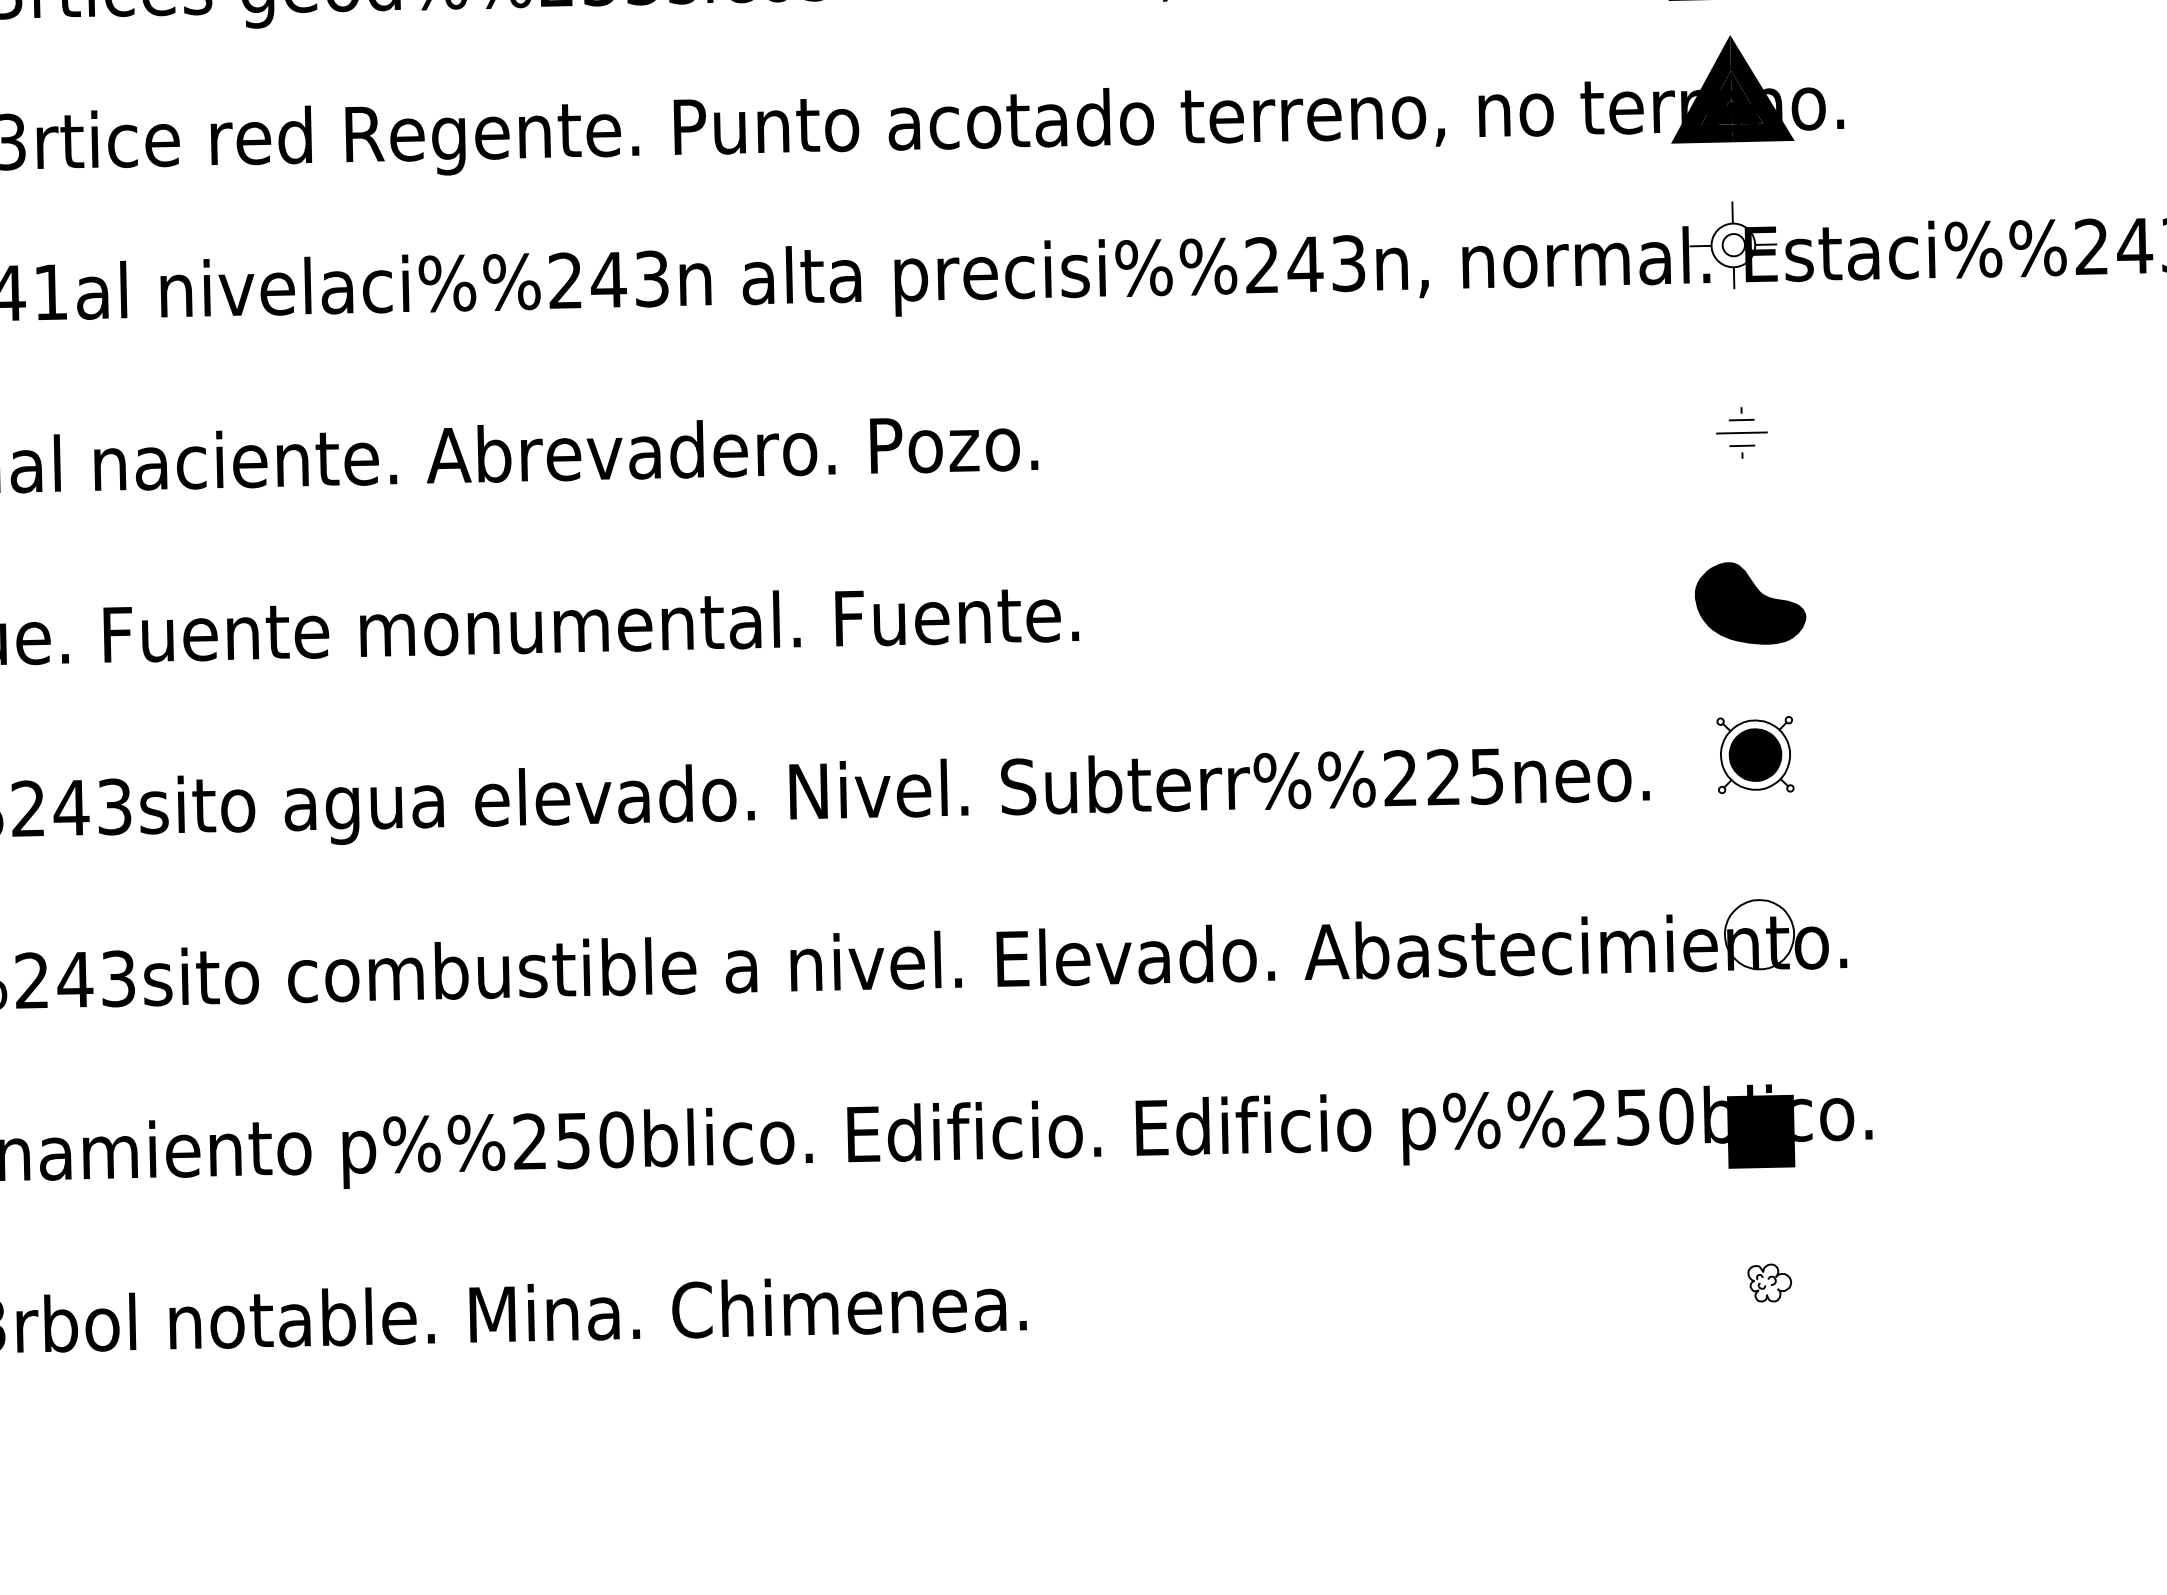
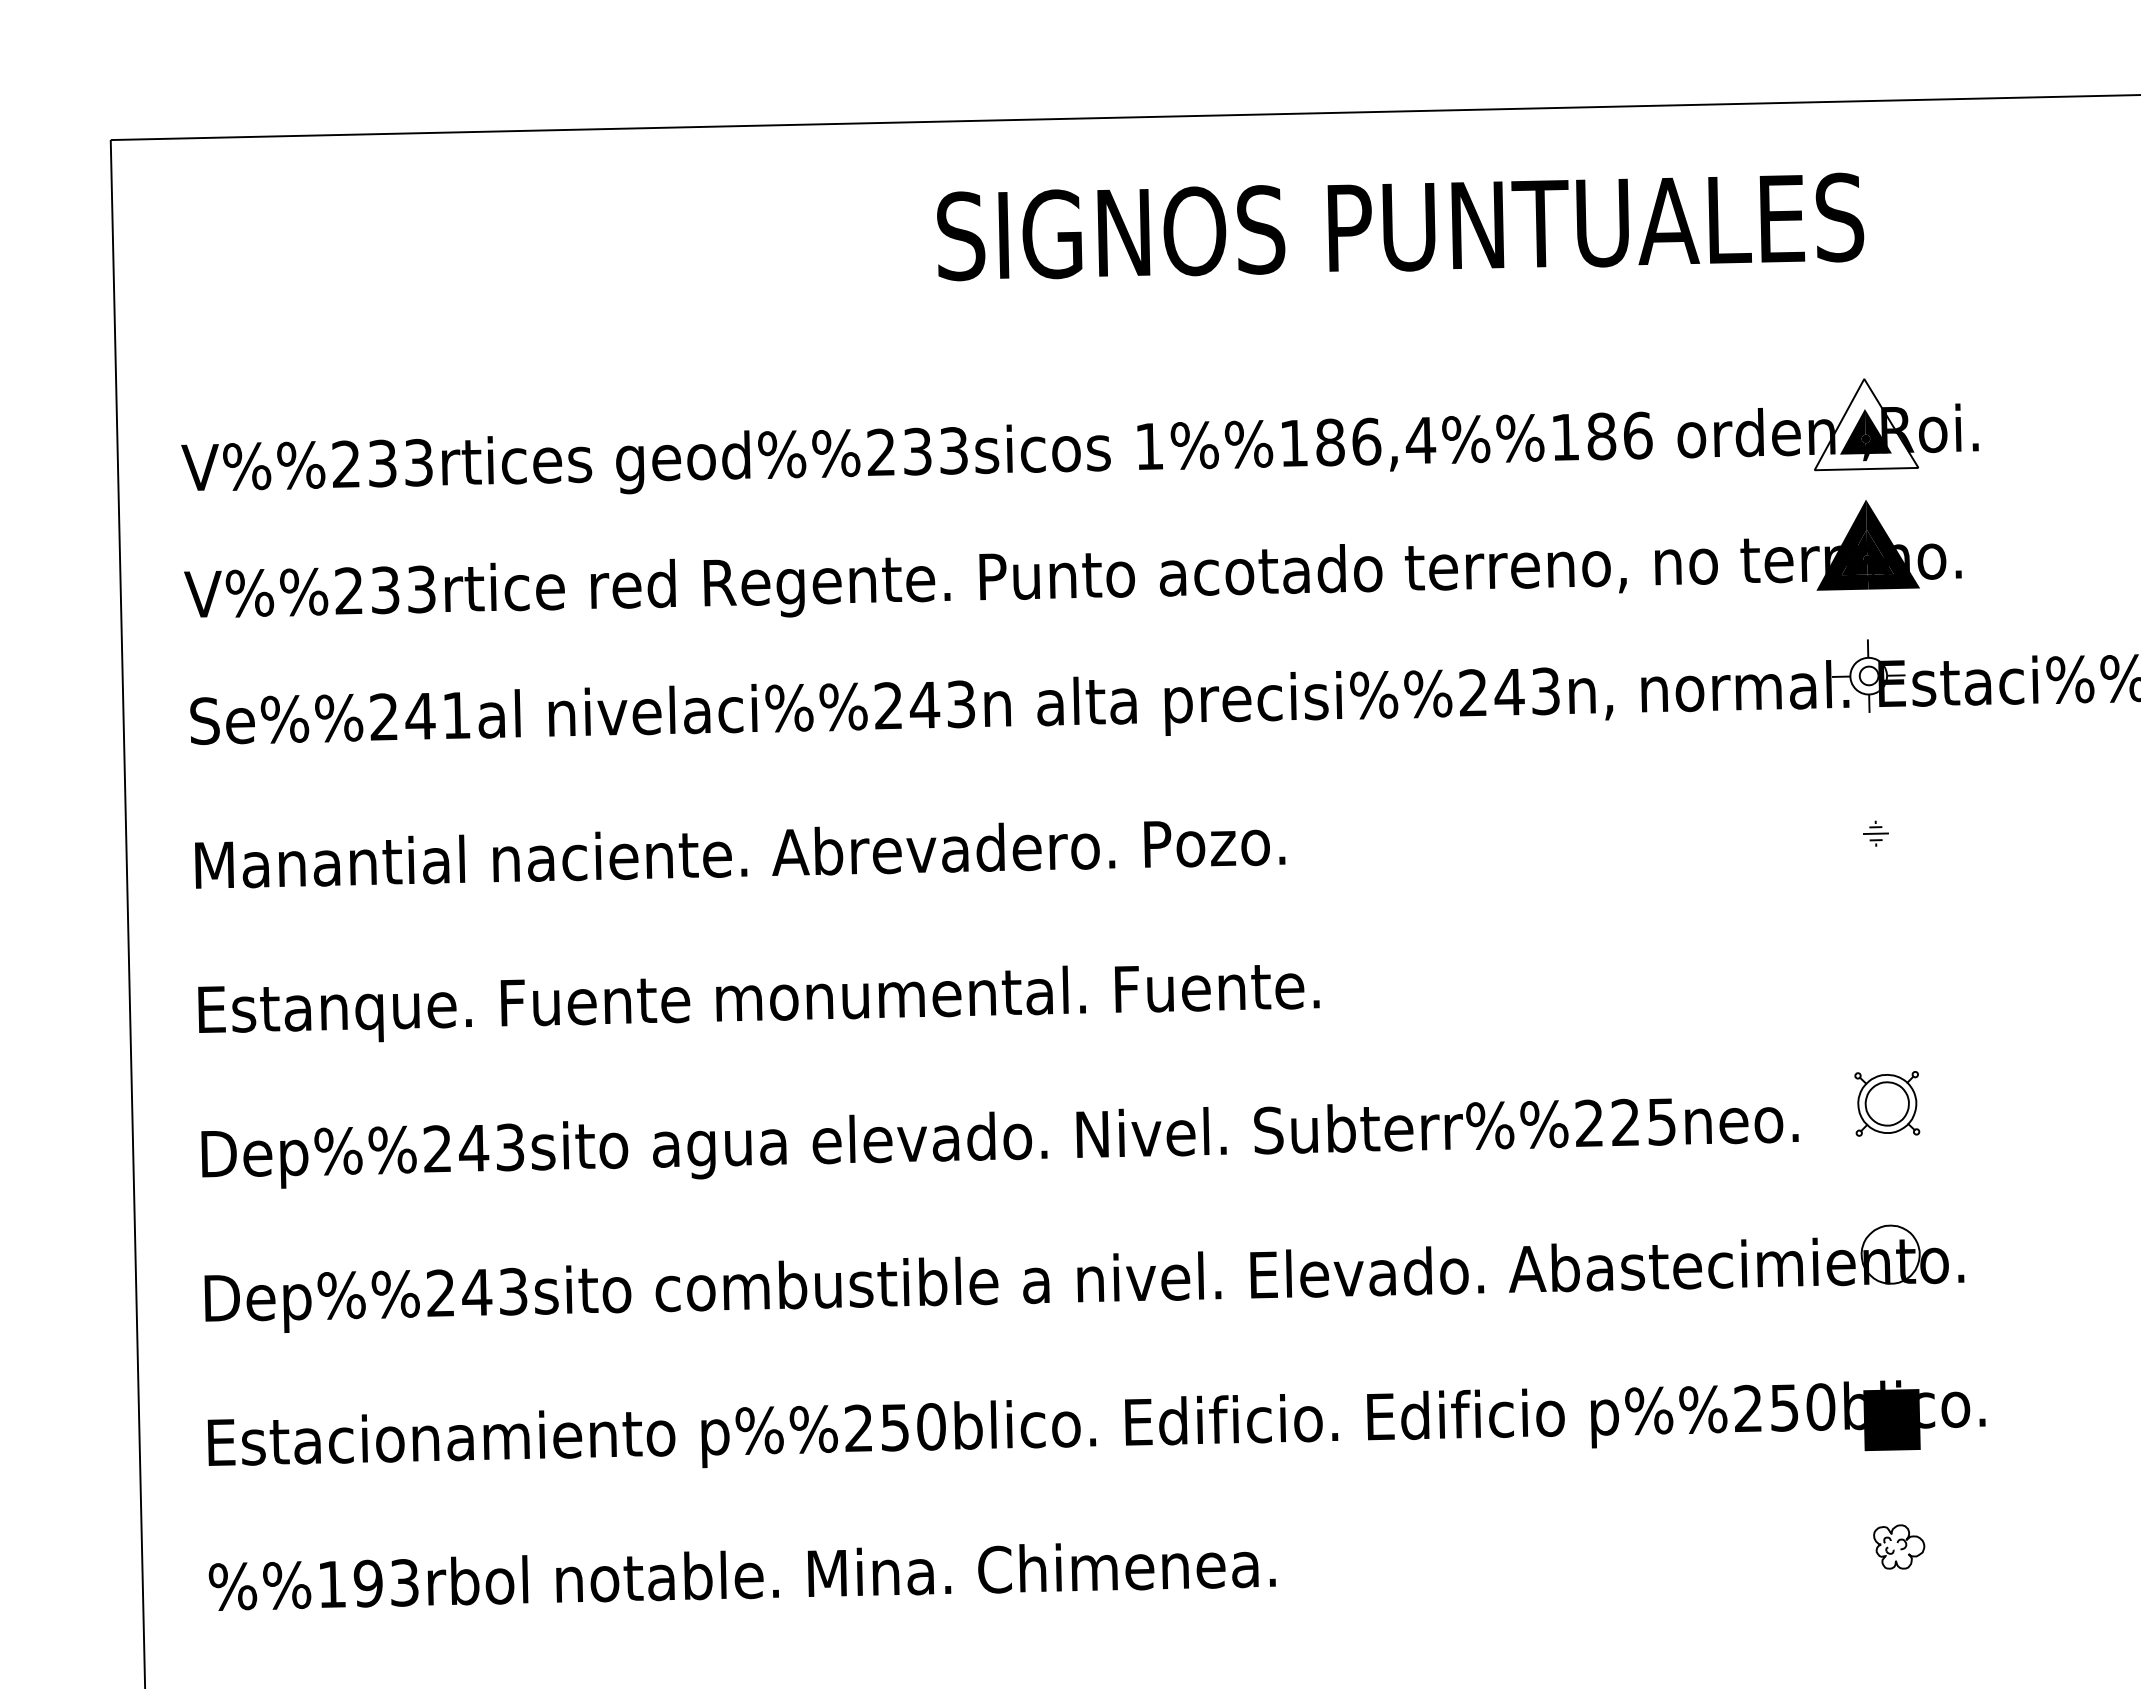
part: (1741, 432) -> (1875, 833), size x0.6
part: (1750, 603) -> (1883, 976), removed
fill: (1754, 754) -> (1886, 1103), removed
part: (1770, 1282) -> (1899, 1546), size x1.4

